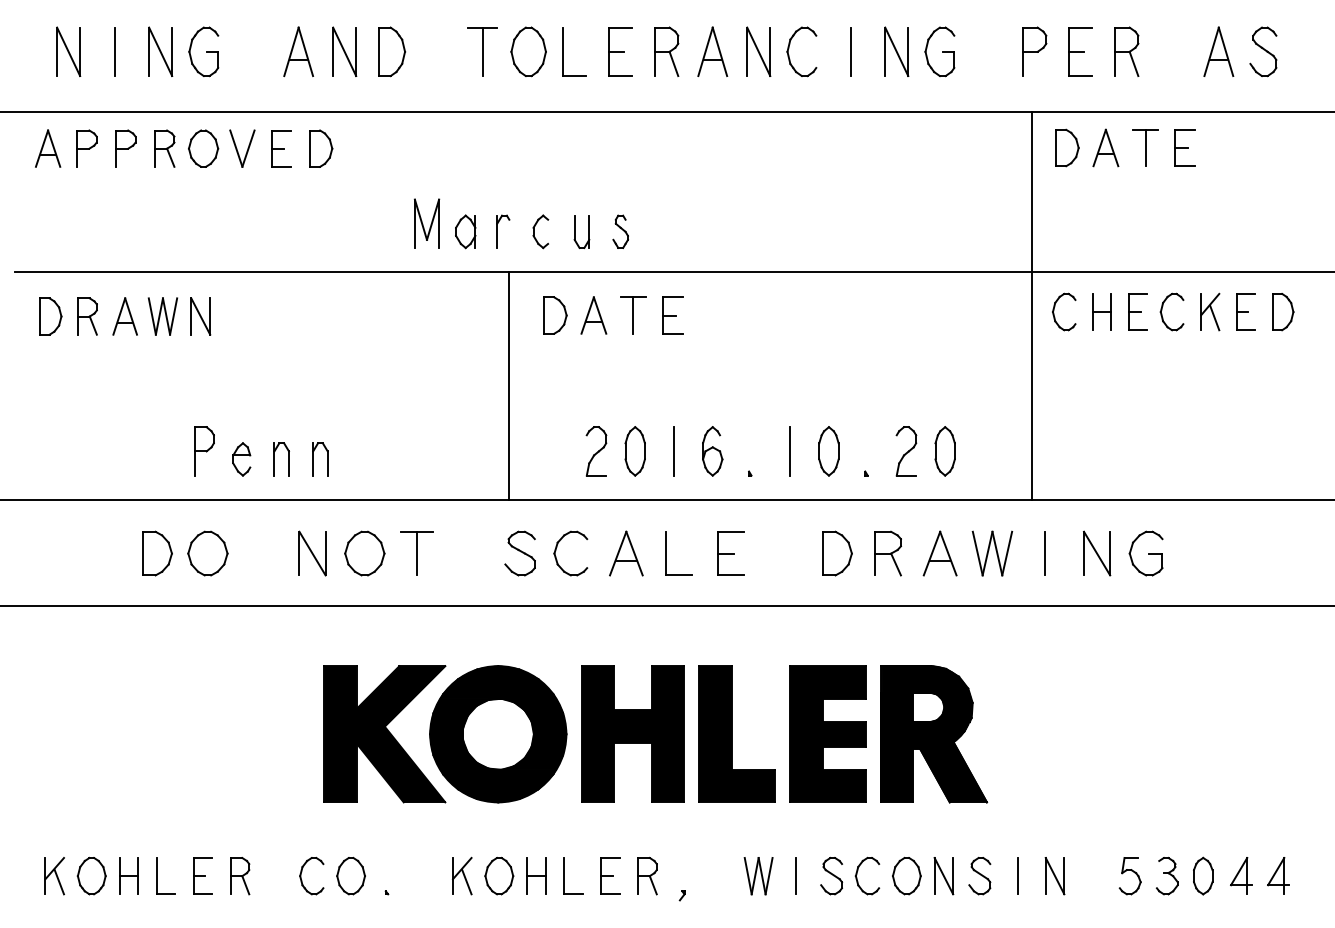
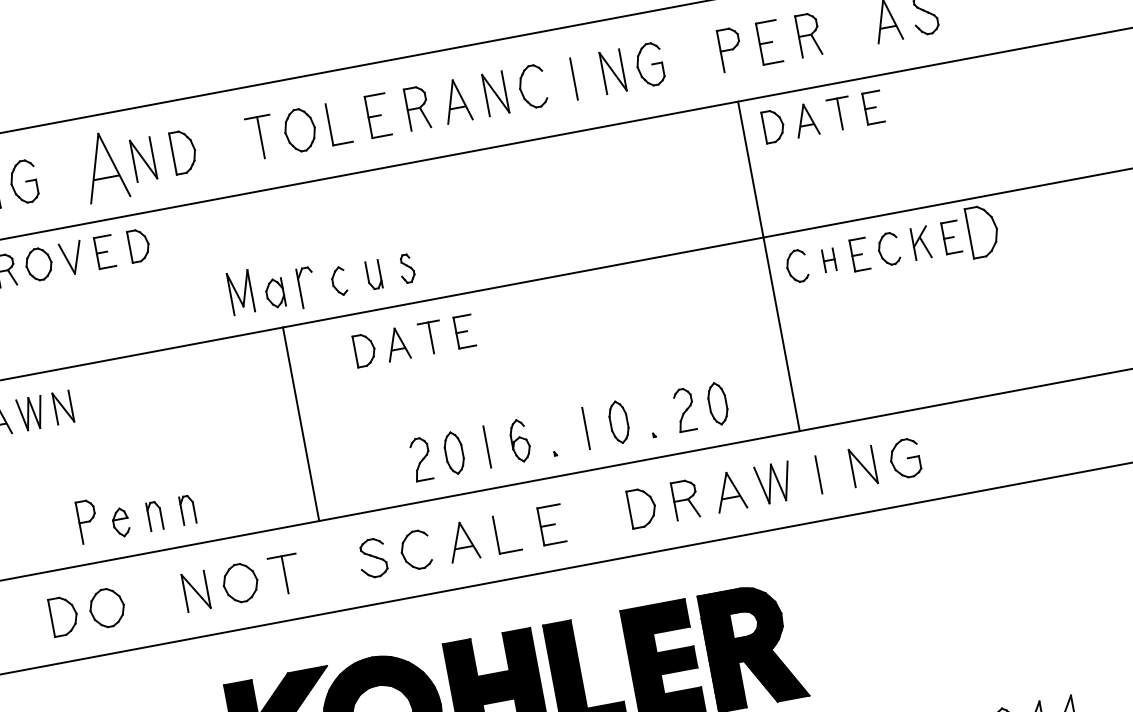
part: (298, 51) -> (104, 166), size x1.6
part: (503, 231) -> (307, 287), size x1.4
part: (1101, 311) -> (828, 259), size x0.7
part: (1283, 312) -> (983, 231), size x1.6
line: (509, 385) -> (301, 423), moved

